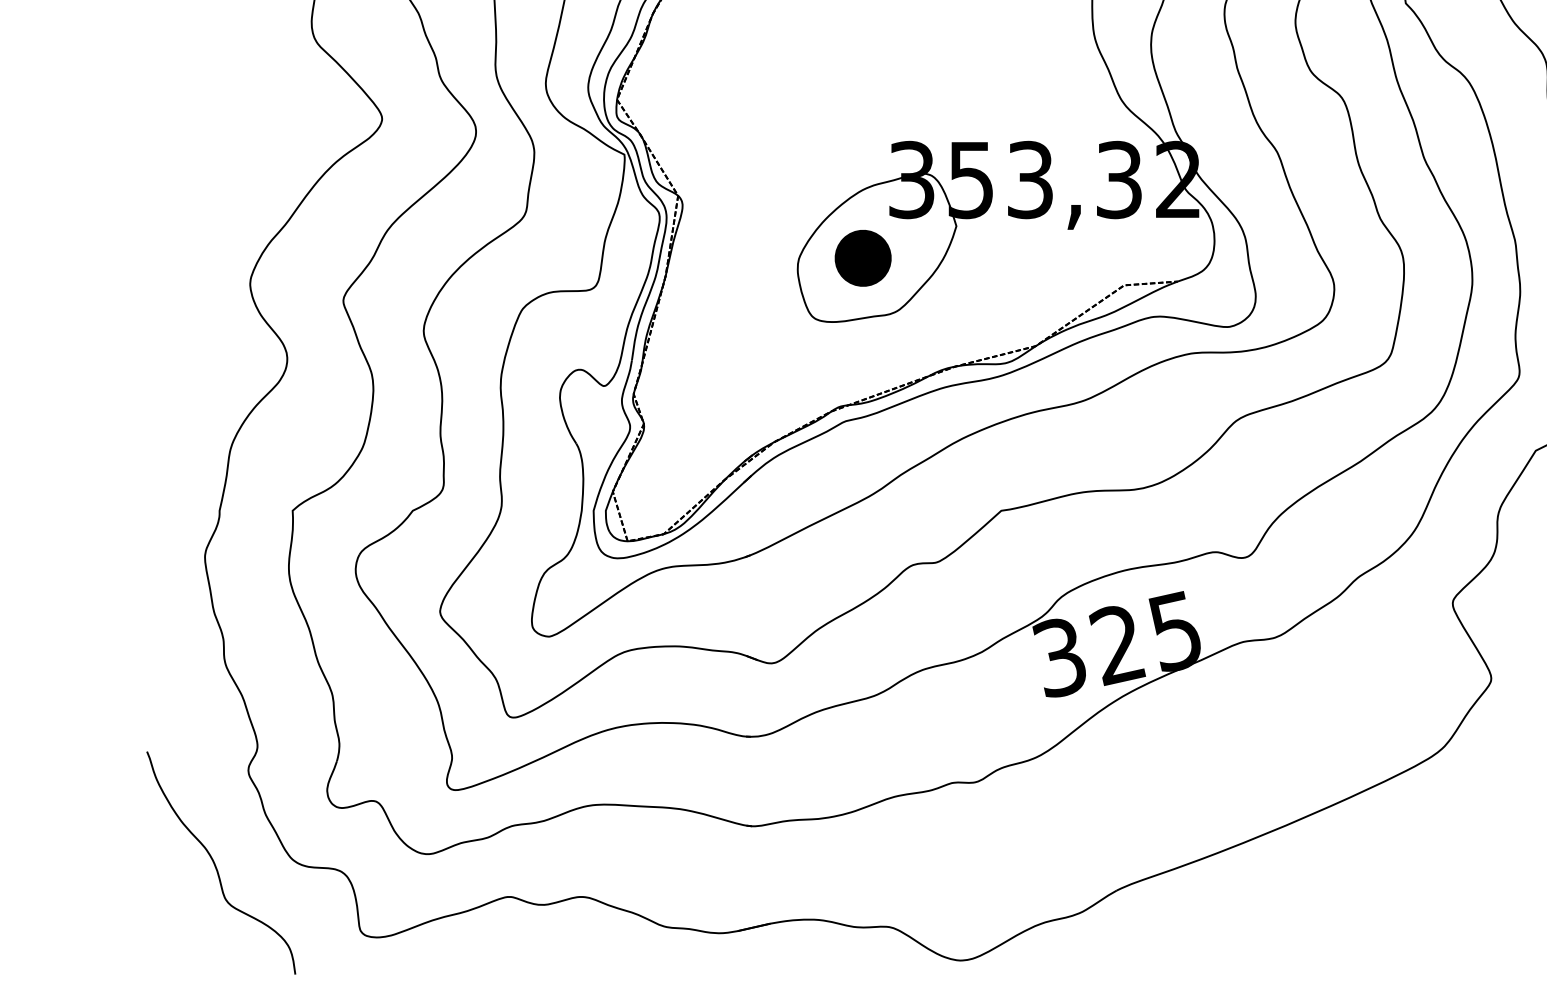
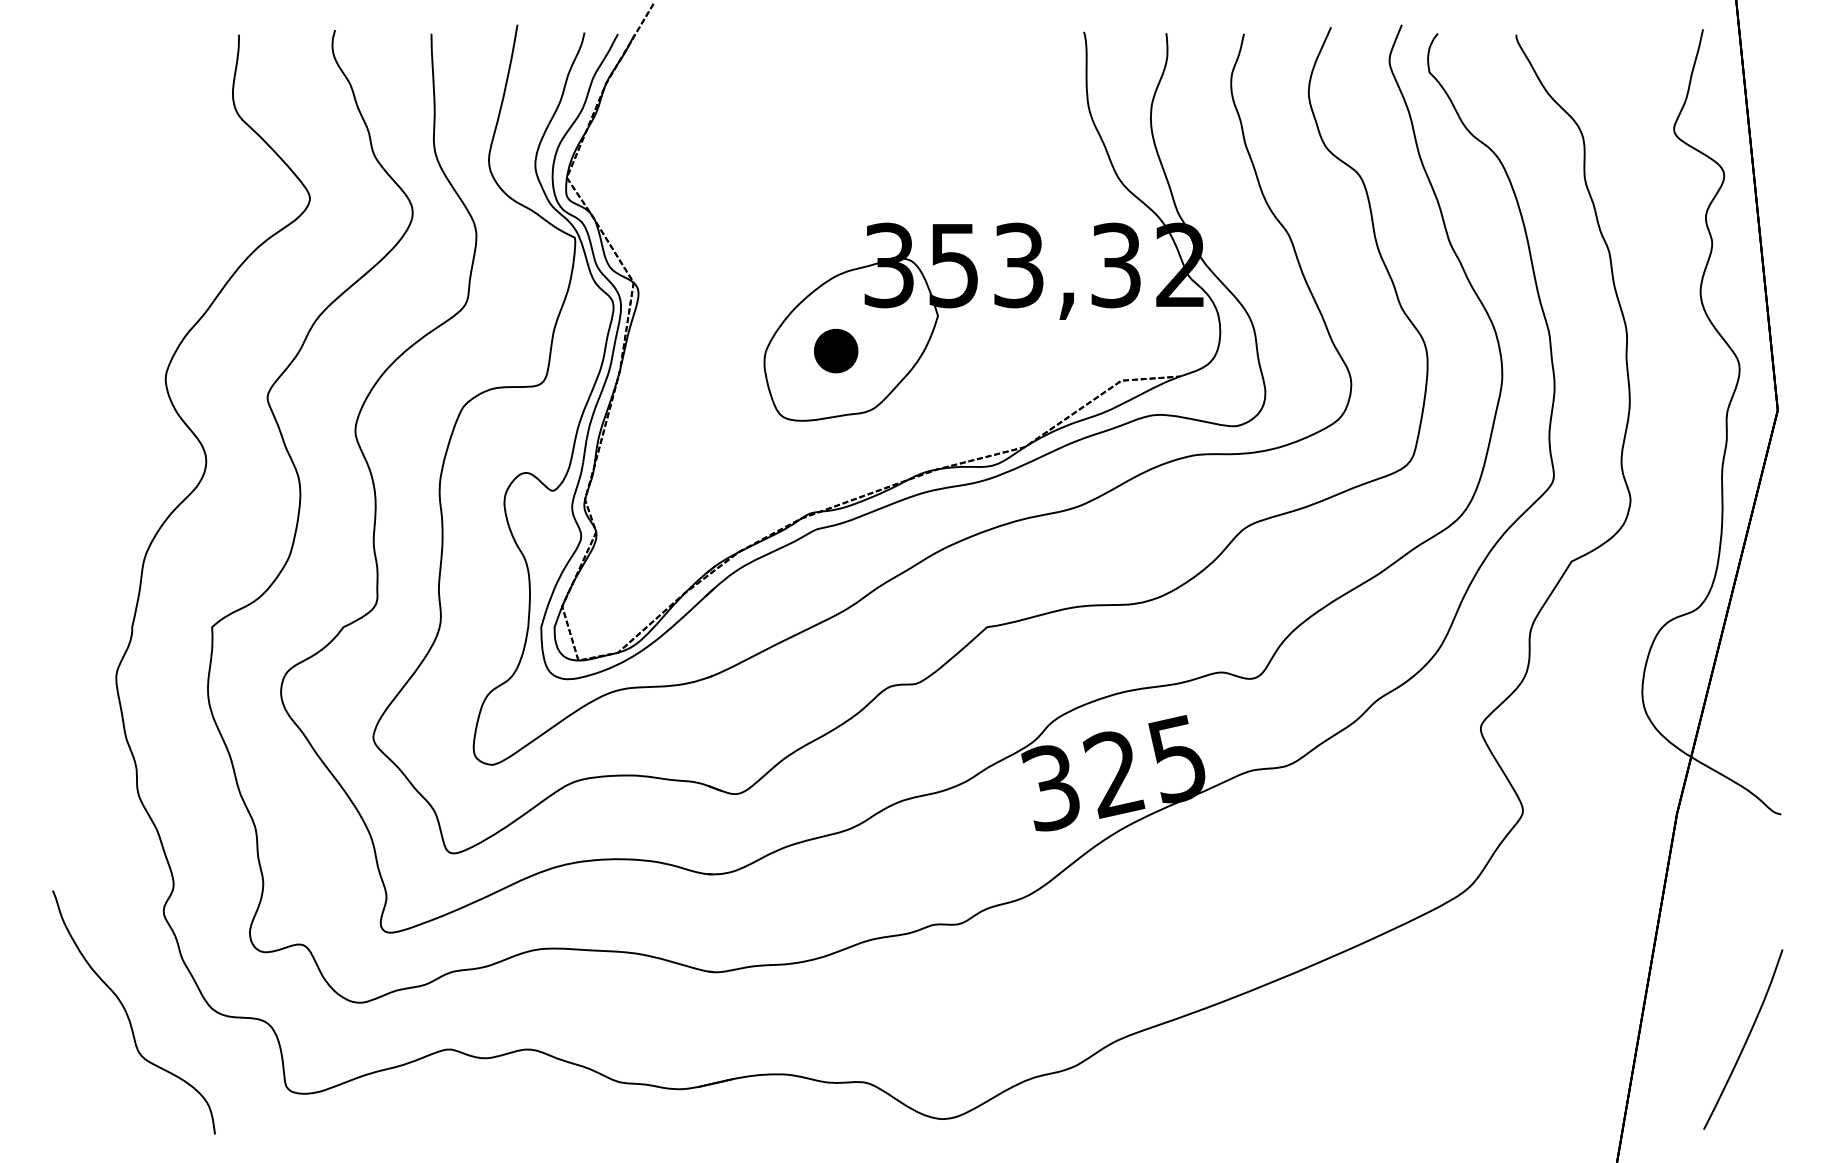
part: (863, 257) -> (836, 350), size x0.71

